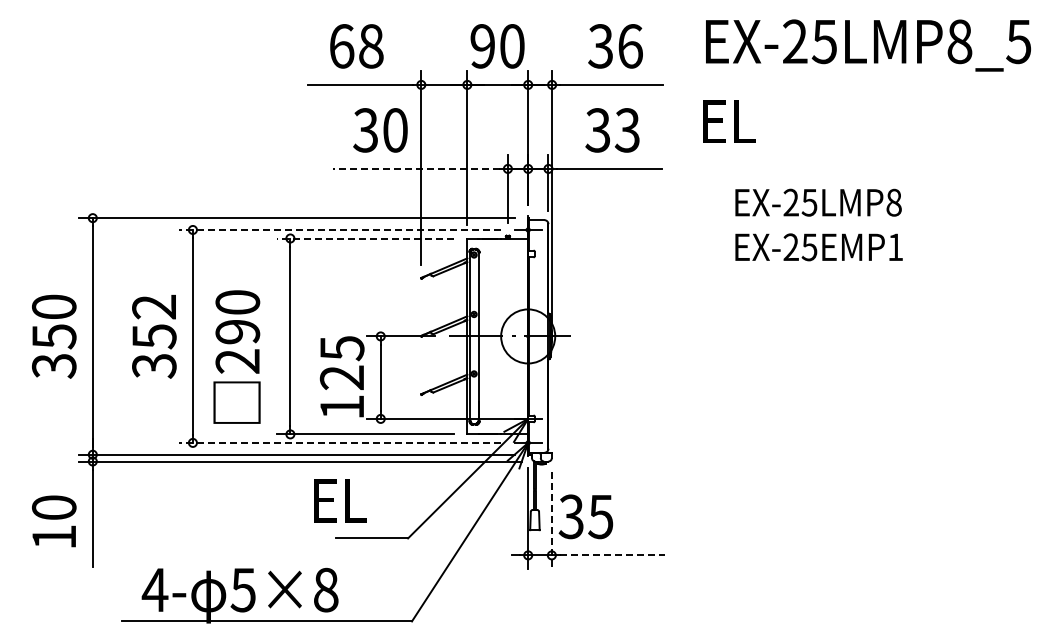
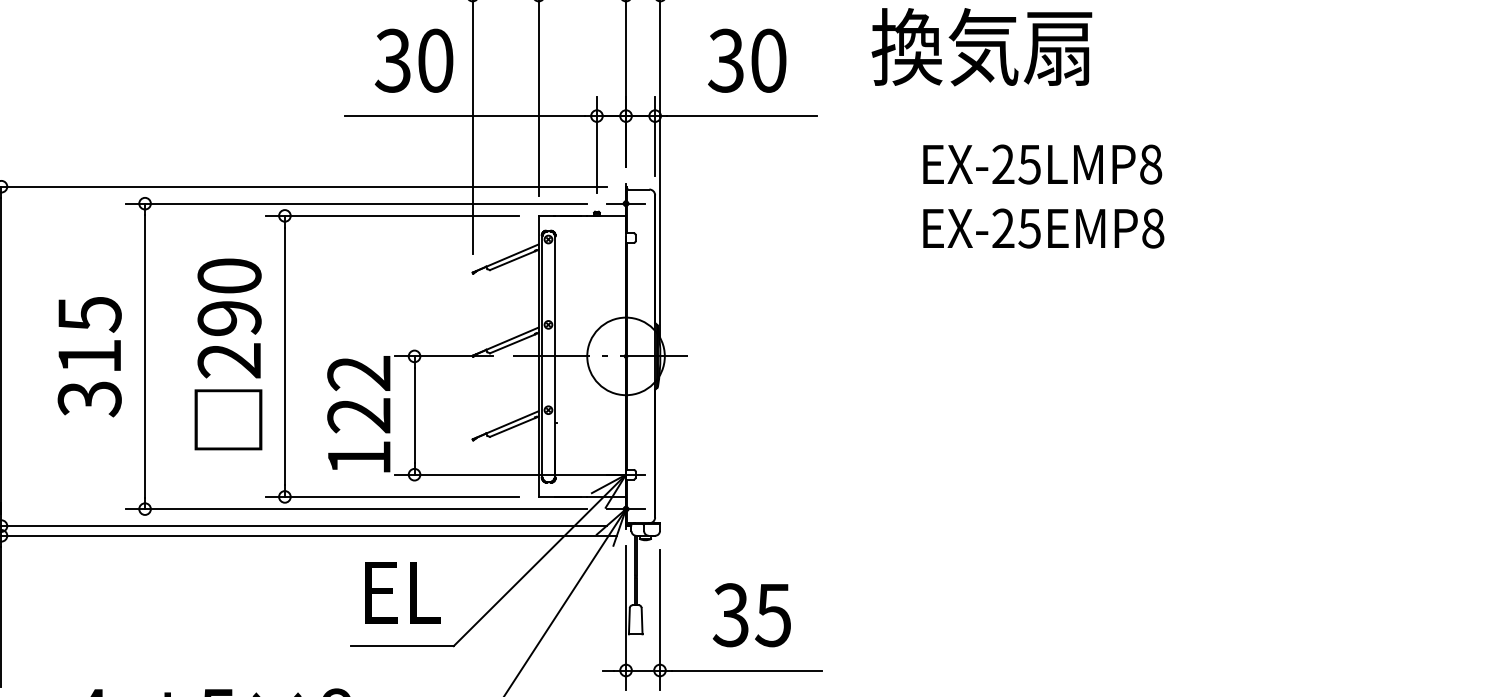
text: (776, 120) -> (982, 46), EL -> 換気扇
text: (626, 130) -> (767, 60), 33 -> 30
line: (416, 168) -> (465, 115), dashed -> solid
line: (340, 229) -> (356, 202), dashed -> solid
line: (364, 238) -> (391, 215), dashed -> solid
text: (895, 247) -> (1152, 228), EX-25EMP1 -> EX-25EMP8
text: (154, 321) -> (89, 334), 352 -> 315
text: (341, 348) -> (358, 373), 125 -> 122
text: (236, 356) -> (227, 353), moved
line: (340, 442) -> (356, 508), dashed -> solid
text: (340, 500) -> (402, 591), moved
text: (585, 516) -> (751, 614), moved
line: (551, 520) -> (659, 620), dashed -> solid
line: (612, 555) -> (747, 670), dashed -> solid

